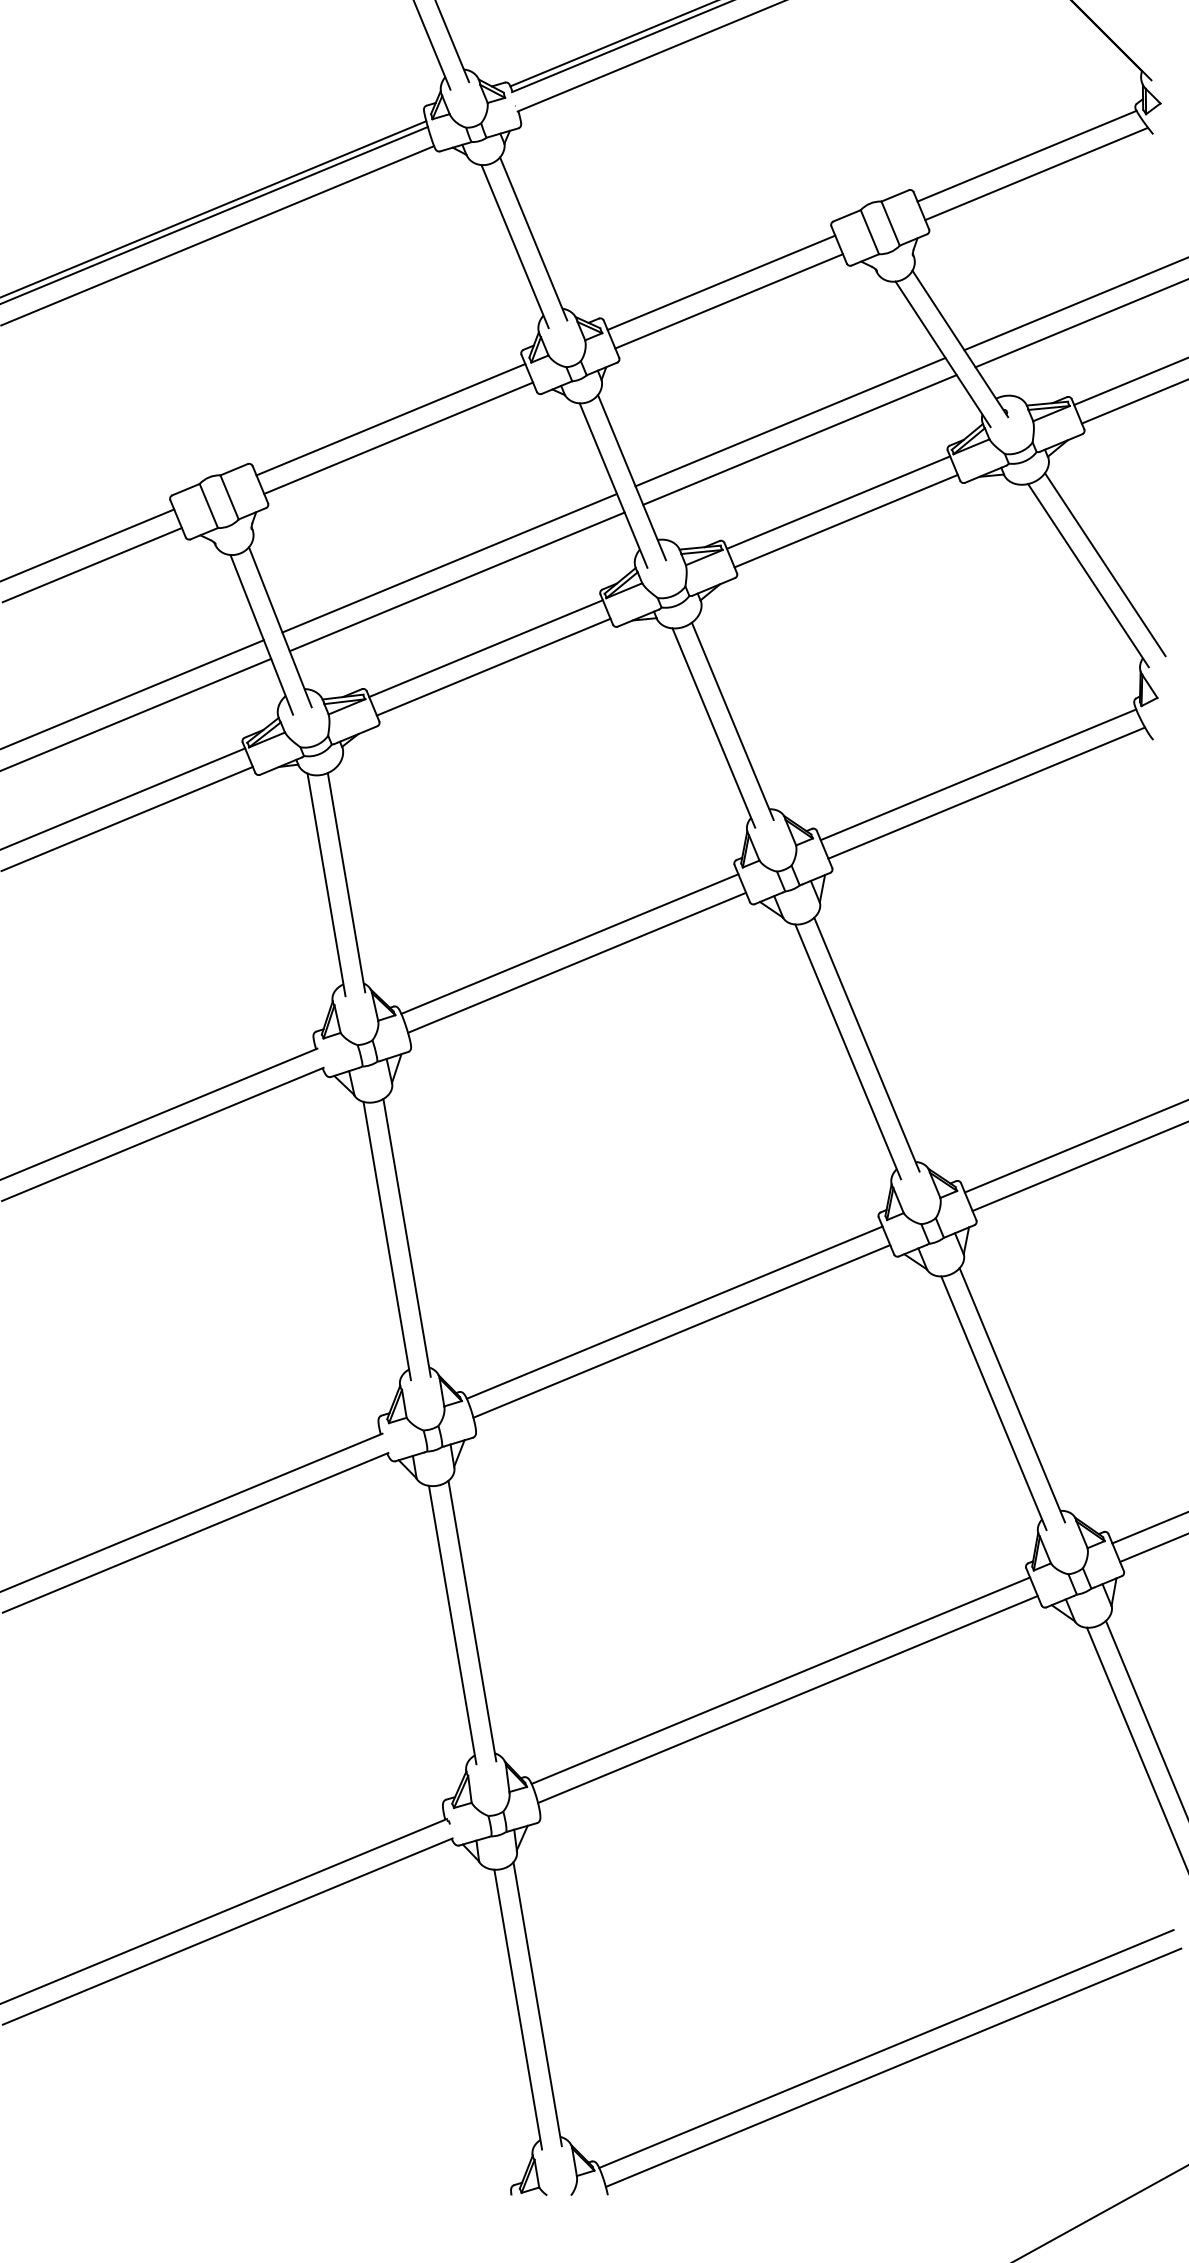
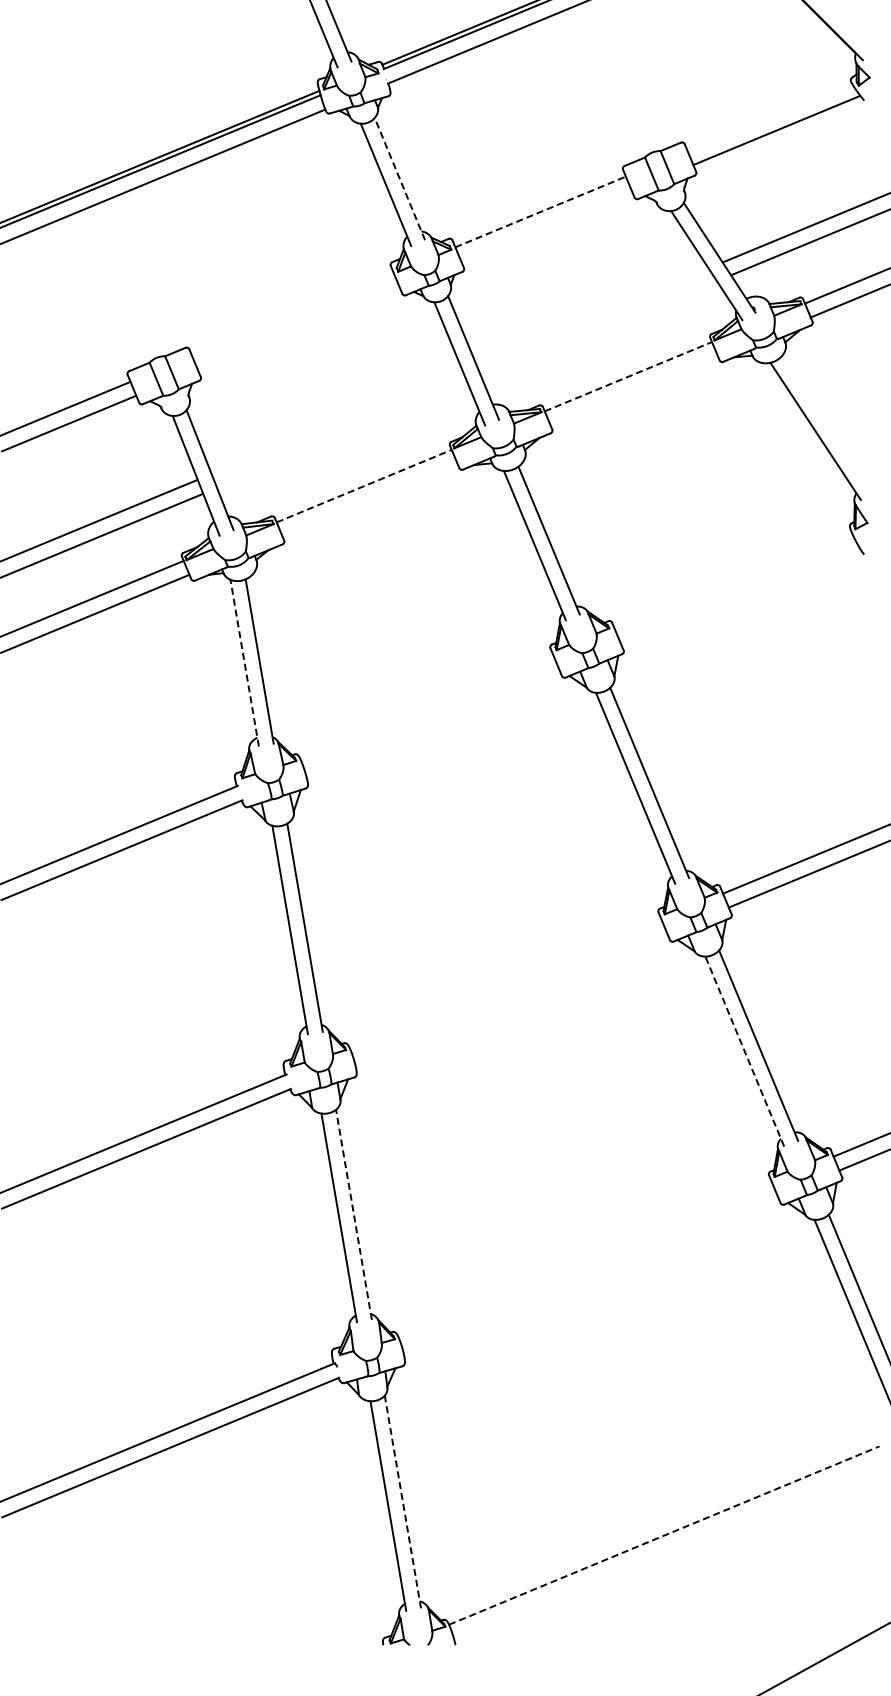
line: (1026, 156) -> (769, 117), removed
line: (533, 238) -> (399, 178), solid -> dashed
line: (722, 282) -> (541, 211), solid -> dashed
line: (729, 300) -> (546, 225), removed
line: (390, 419) -> (292, 314), removed
line: (790, 422) -> (592, 316), removed
line: (398, 438) -> (298, 328), removed
line: (799, 439) -> (599, 329), removed
line: (838, 502) -> (628, 376), solid -> dashed
line: (845, 521) -> (633, 390), removed
line: (449, 563) -> (336, 422), removed
line: (1105, 563) -> (828, 422), removed
line: (457, 582) -> (342, 436), removed
line: (486, 649) -> (364, 486), solid -> dashed
line: (493, 666) -> (369, 499), removed
line: (978, 774) -> (733, 580), removed
line: (986, 793) -> (739, 594), removed
line: (326, 885) -> (244, 663), solid -> dashed
line: (569, 944) -> (426, 707), removed
line: (577, 962) -> (432, 721), removed
line: (674, 1312) -> (505, 983), removed
line: (681, 1330) -> (510, 997), removed
line: (993, 1403) -> (744, 1051), solid -> dashed
line: (471, 1620) -> (353, 1214), solid -> dashed
line: (779, 1680) -> (584, 1259), removed
line: (787, 1699) -> (590, 1273), removed
line: (537, 2004) -> (402, 1502), solid -> dashed
line: (886, 2048) -> (664, 1535), solid -> dashed
line: (893, 2067) -> (669, 1549), removed

